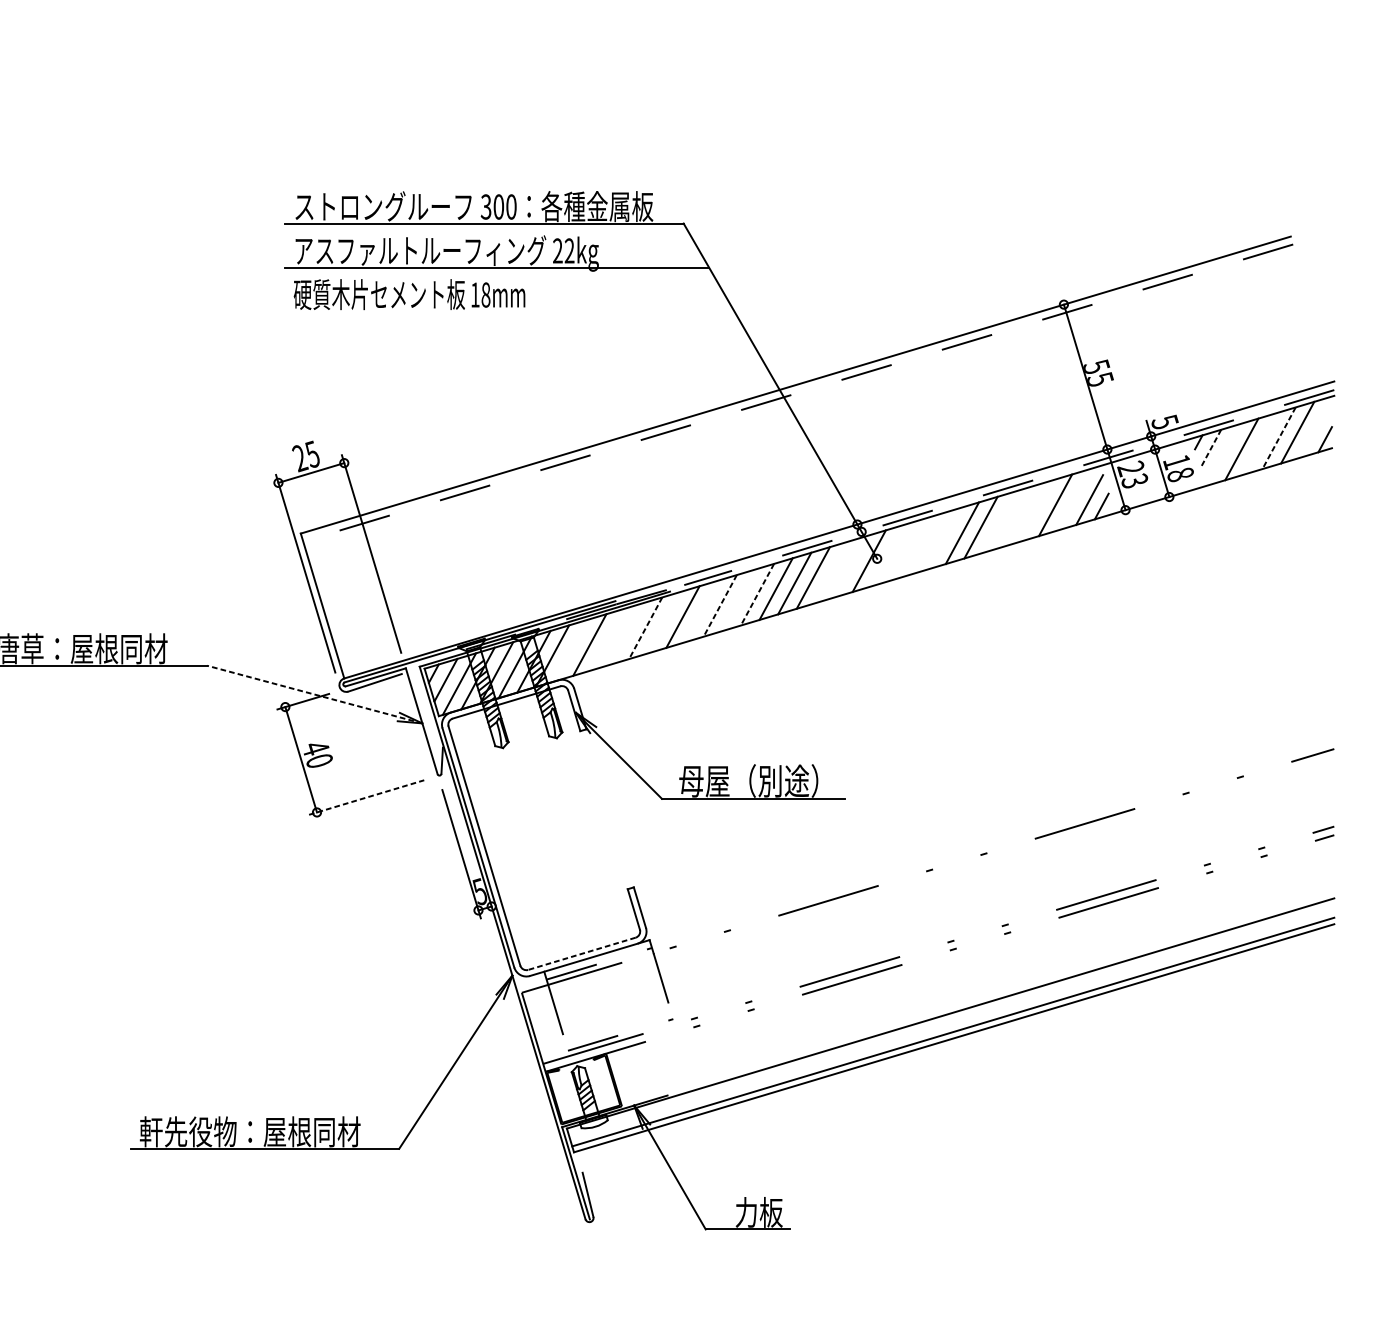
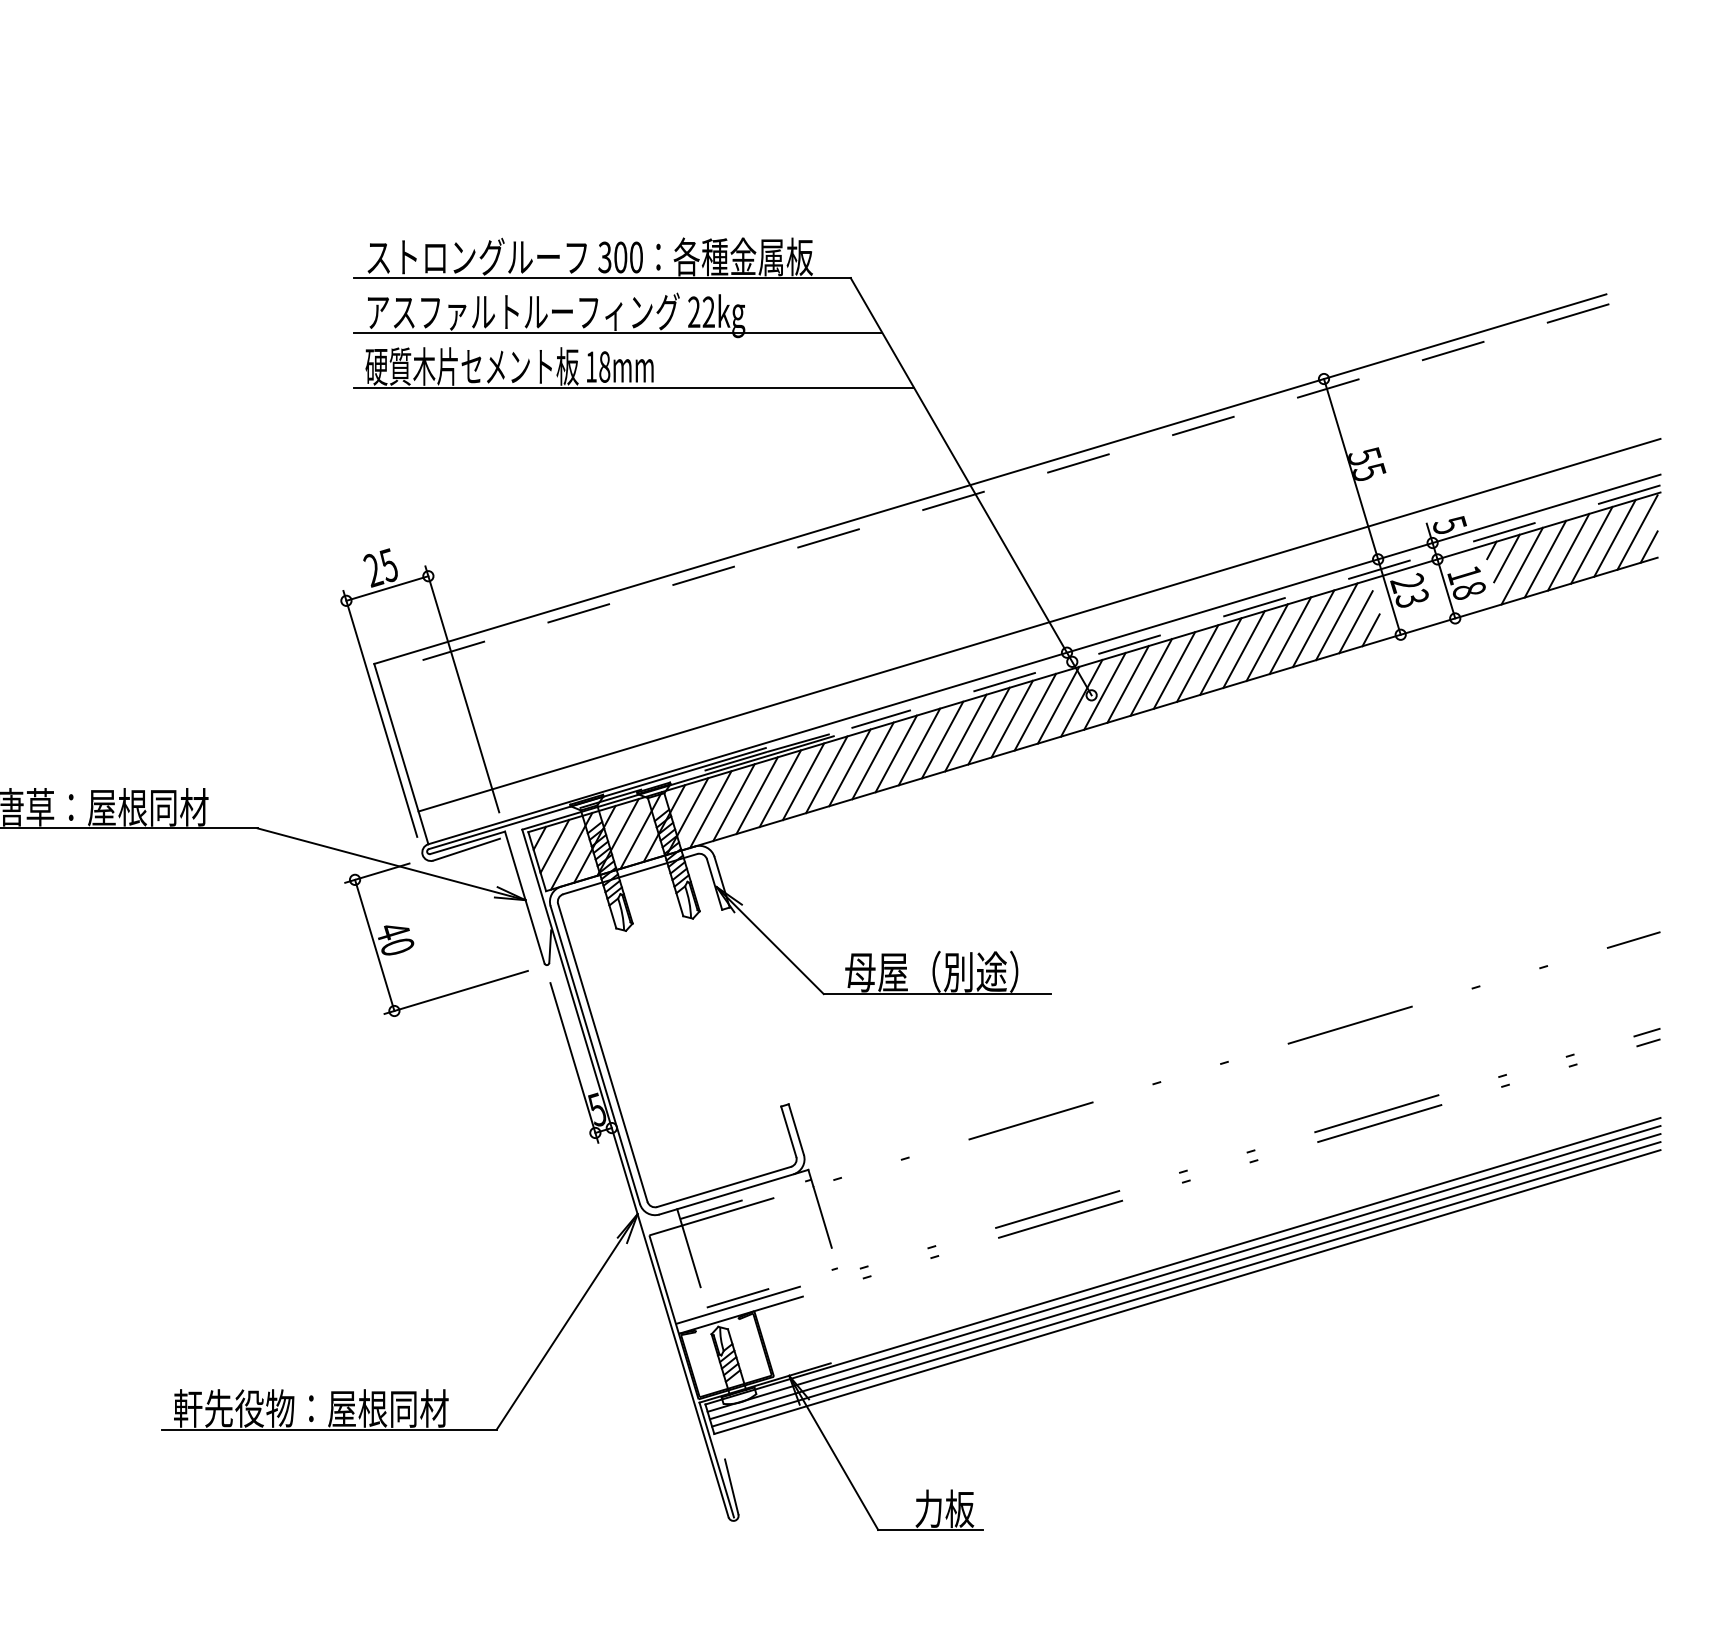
line: (509, 311) -> (633, 387), added
line: (1315, 427) -> (1637, 532), added
line: (1278, 438) -> (1591, 545), dashed -> solid
line: (1260, 443) -> (1568, 551), added
line: (1210, 448) -> (1506, 558), dashed -> solid
line: (1222, 454) -> (1521, 565), added
line: (1073, 499) -> (1336, 621), added
line: (835, 501) -> (1039, 624), added
line: (1037, 510) -> (1290, 635), added
line: (1017, 516) -> (1266, 642), added
line: (999, 521) -> (1243, 649), added
line: (943, 538) -> (1174, 670), added
line: (924, 544) -> (1150, 677), added
line: (906, 550) -> (1127, 684), added
line: (887, 554) -> (1104, 690), added
line: (850, 566) -> (1058, 704), added
line: (832, 571) -> (1035, 711), added
line: (757, 595) -> (942, 740), dashed -> solid
line: (738, 599) -> (919, 746), added
line: (720, 605) -> (896, 753), dashed -> solid
line: (701, 611) -> (872, 760), added
line: (664, 622) -> (826, 774), added
line: (645, 628) -> (803, 781), dashed -> solid
line: (627, 633) -> (780, 788), added
line: (607, 639) -> (756, 795), added
line: (570, 650) -> (710, 809), added
line: (314, 694) -> (391, 864), dashed -> solid
line: (366, 797) -> (456, 992), dashed -> solid
line: (582, 953) -> (724, 1186), dashed -> solid
line: (951, 1019) -> (1183, 1268), added
line: (951, 1025) -> (1184, 1276), added

